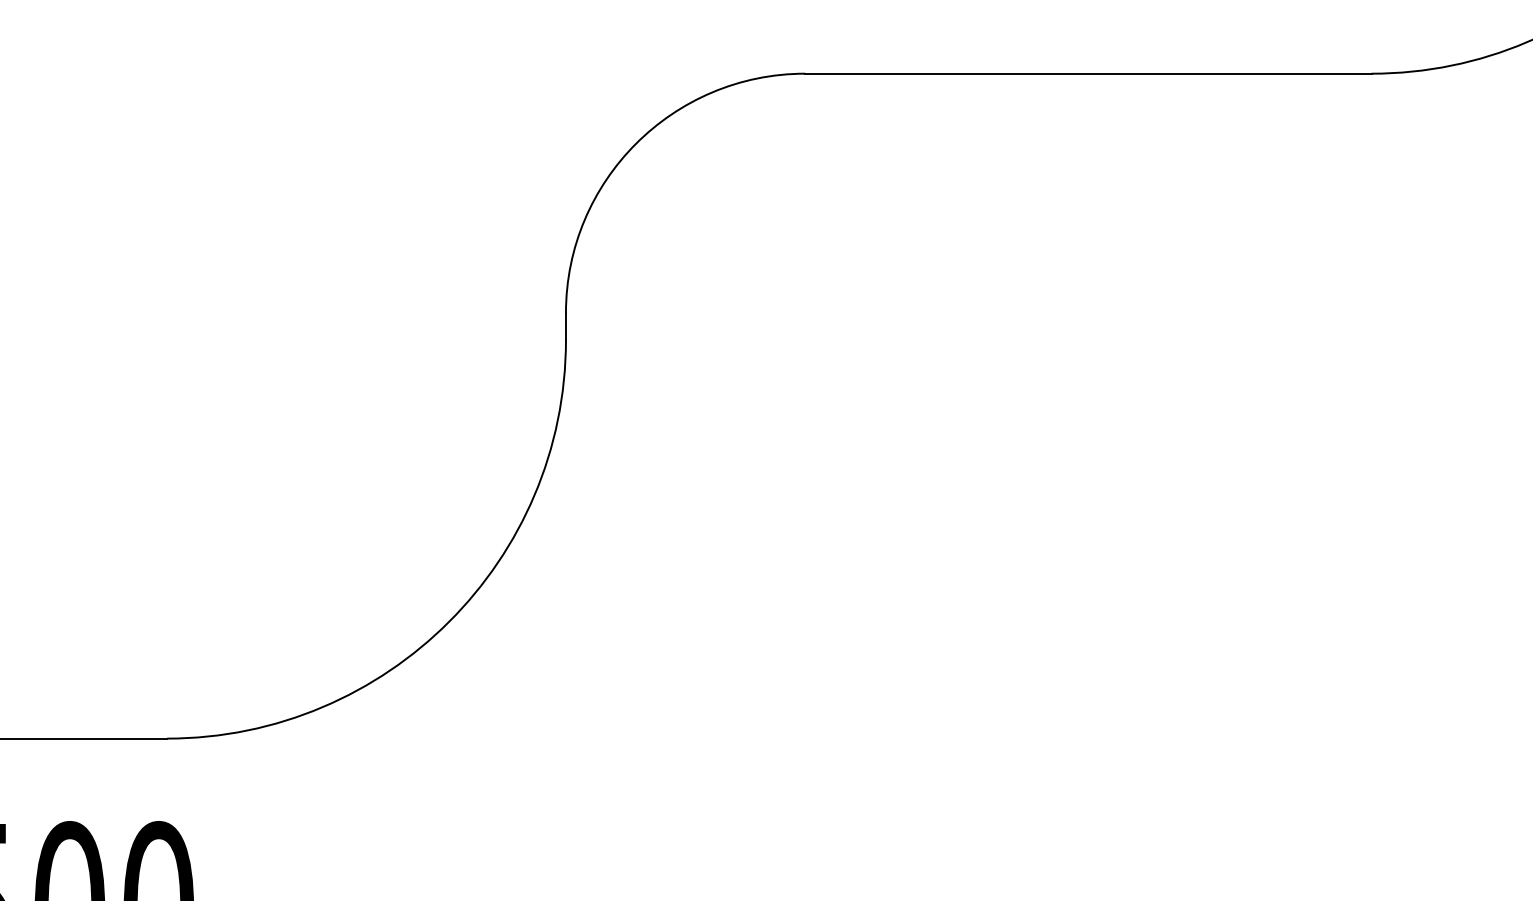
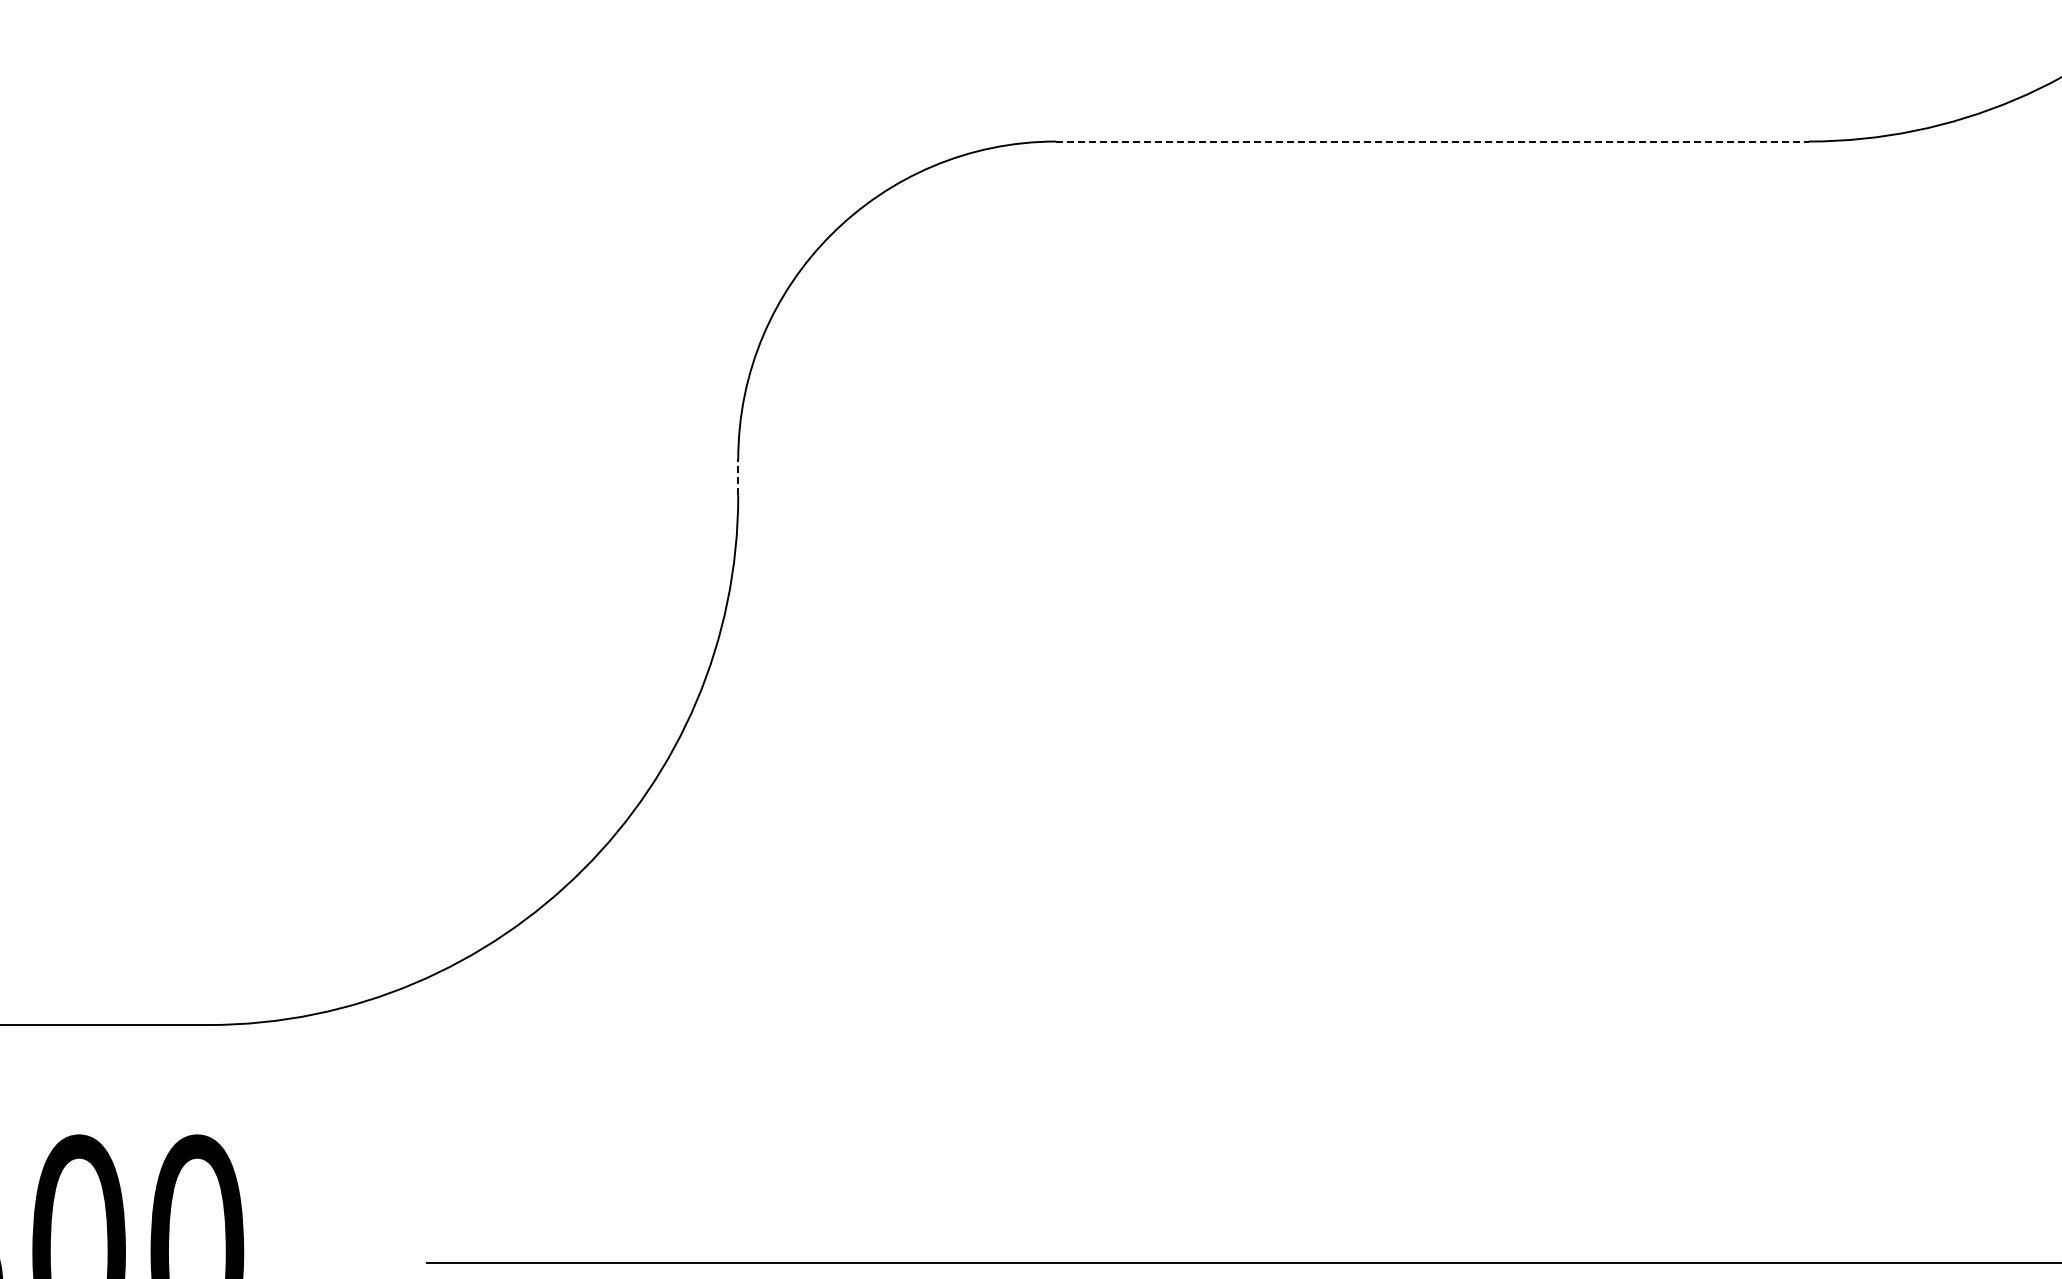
line: (1088, 73) -> (1432, 141), solid -> dashed
line: (566, 326) -> (738, 477), solid -> dashed

